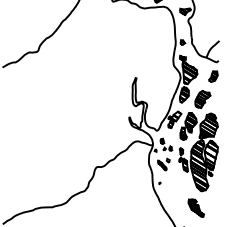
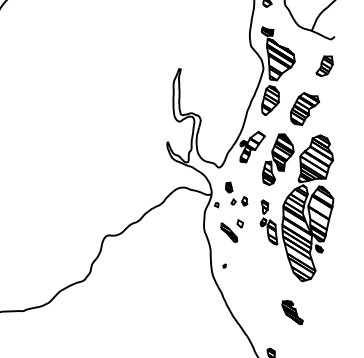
part: (195, 207) -> (291, 311), size x0.7

